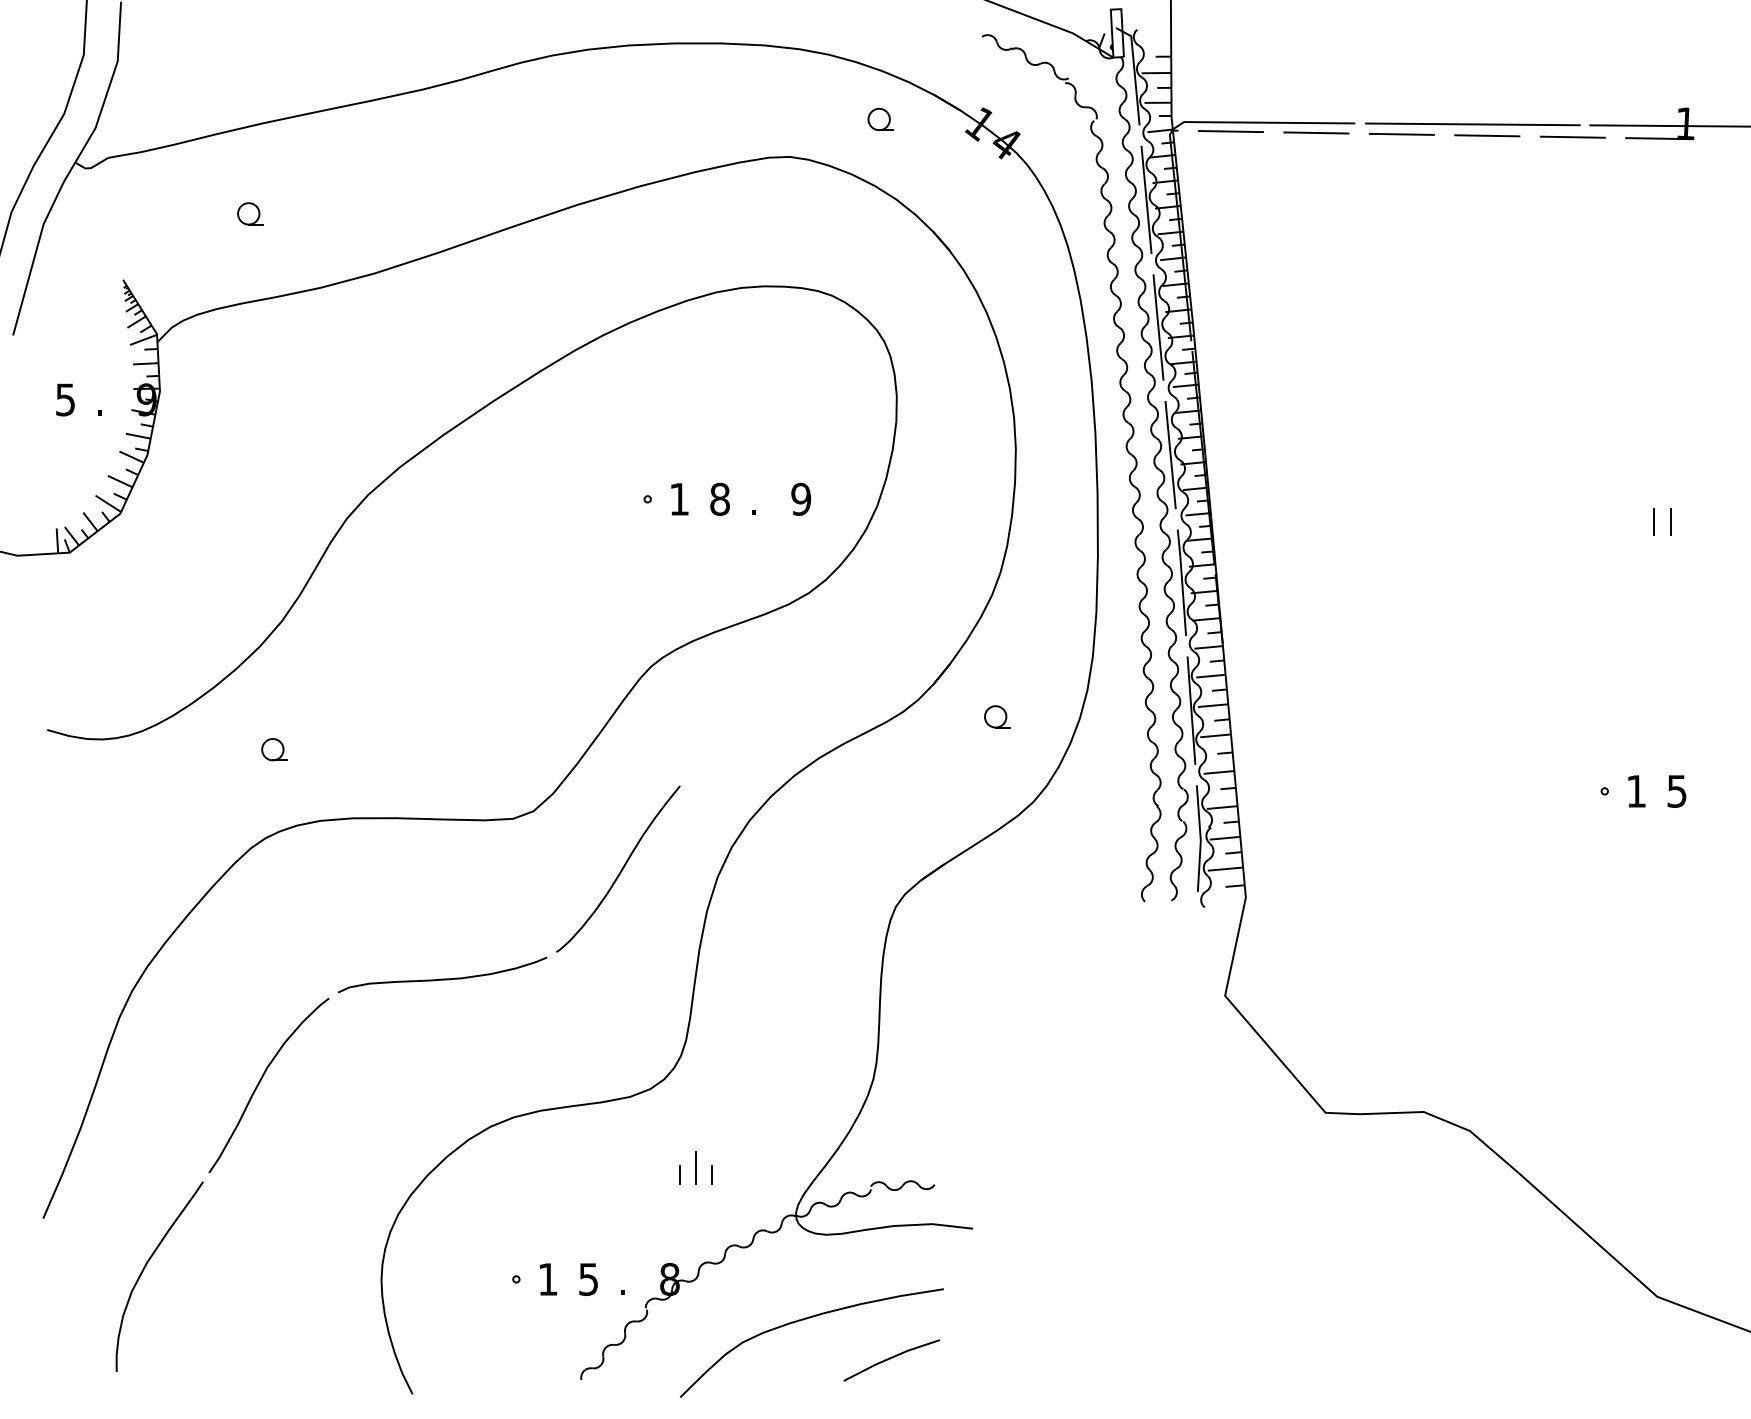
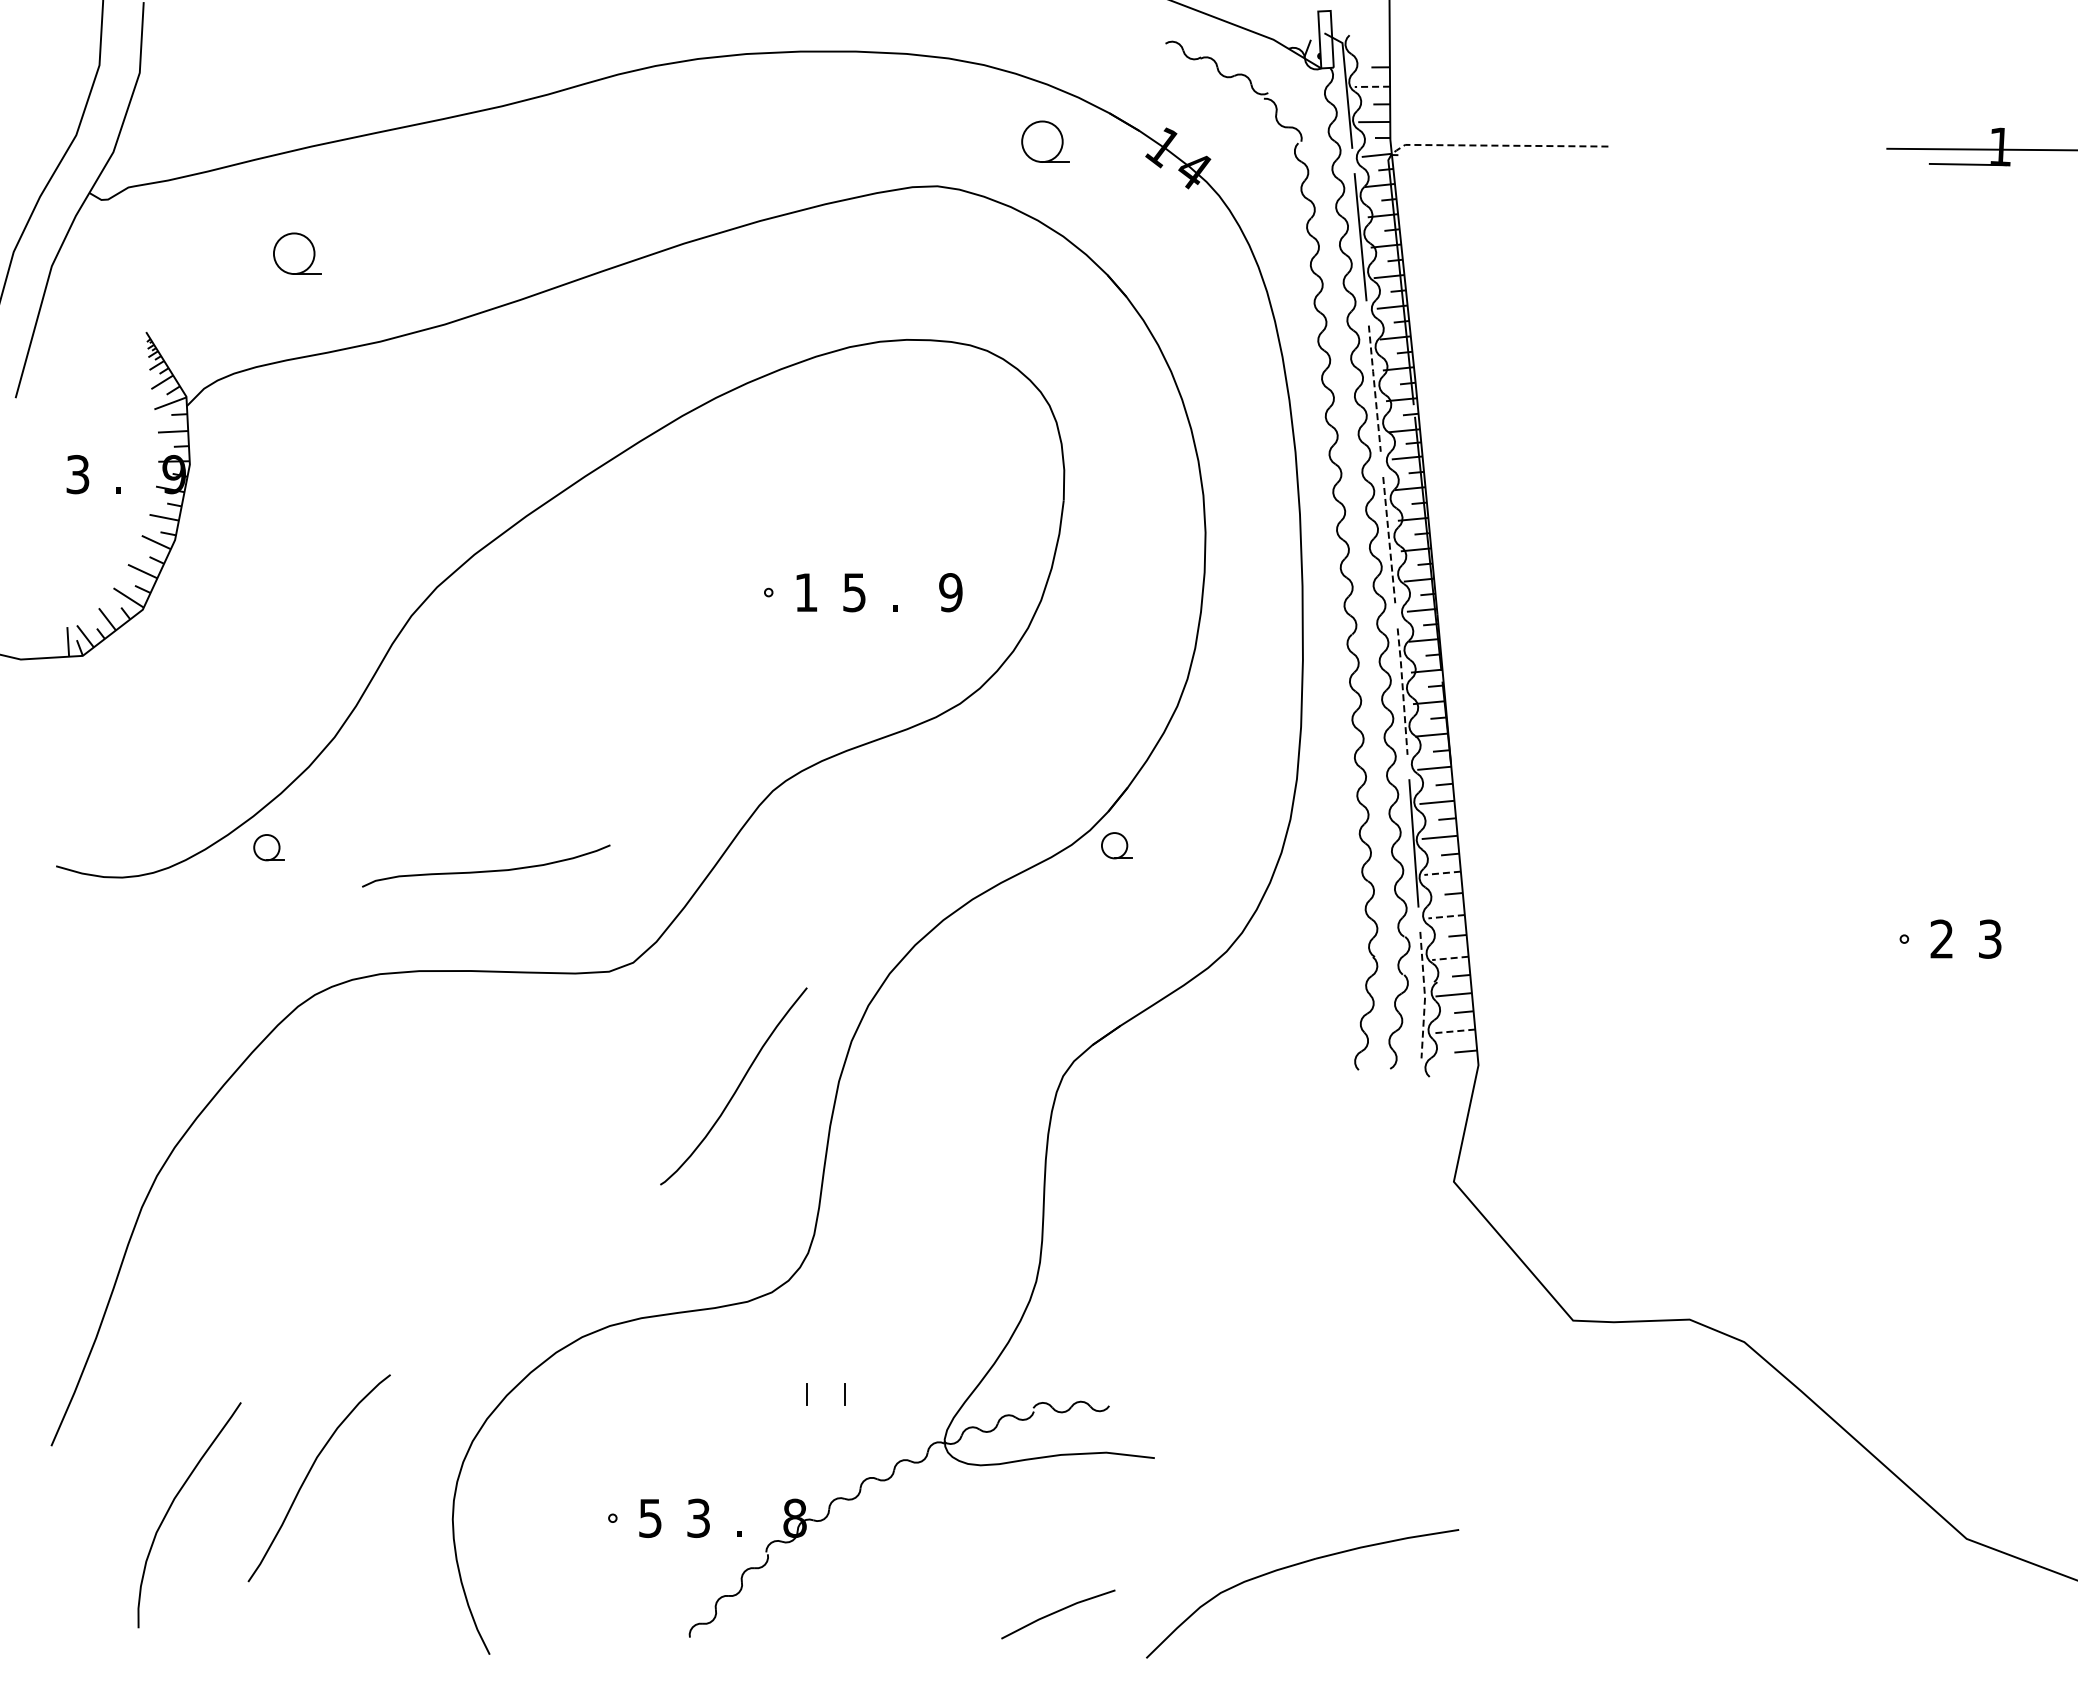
line: (1156, 72) -> (1372, 86), solid -> dashed
part: (880, 119) -> (1044, 141), size x1.6
line: (1261, 122) -> (1496, 145), solid -> dashed
line: (1472, 124) -> (1747, 147), removed
line: (1230, 130) -> (1460, 155), removed
line: (1316, 132) -> (1562, 157), removed
line: (1401, 134) -> (1663, 159), removed
line: (1487, 135) -> (1765, 160), removed
line: (1572, 136) -> (1866, 162), removed
part: (249, 213) -> (296, 253), size x1.6
line: (1158, 327) -> (1374, 388), solid -> dashed
text: (66, 399) -> (78, 474), 5 -> 3
line: (1170, 455) -> (1389, 540), solid -> dashed
text: (720, 499) -> (854, 592), 8 -> 5
line: (1653, 521) -> (1962, 618), removed
line: (1671, 521) -> (1983, 618), removed
line: (1181, 582) -> (1402, 691), solid -> dashed
part: (997, 716) -> (1116, 845), moved
line: (1215, 736) -> (1442, 873), solid -> dashed
part: (274, 749) -> (268, 847), moved
line: (1218, 772) -> (1446, 916), solid -> dashed
text: (1636, 790) -> (1941, 938), 1 -> 2
text: (1677, 790) -> (1990, 938), 5 -> 3
line: (1221, 807) -> (1449, 958), solid -> dashed
line: (1200, 838) -> (1424, 995), solid -> dashed
line: (1224, 869) -> (1453, 1031), solid -> dashed
curve: (620, 870) -> (736, 1088), moved
curve: (442, 978) -> (486, 870), moved
curve: (260, 1081) -> (309, 1473), moved
line: (695, 1168) -> (825, 1386), removed
text: (588, 1278) -> (698, 1517), 5 -> 3
text: (548, 1279) -> (650, 1518), 1 -> 5
part: (807, 1319) -> (1297, 1565), moved

